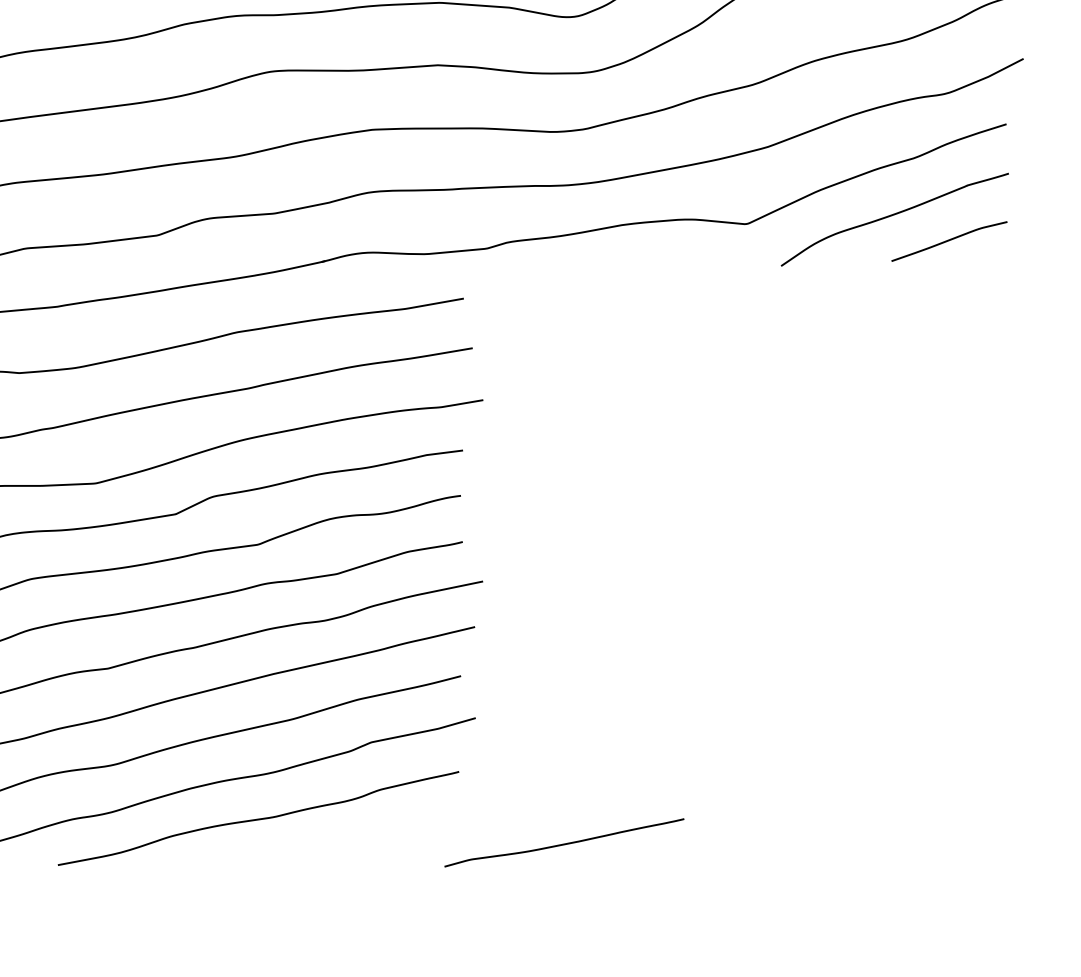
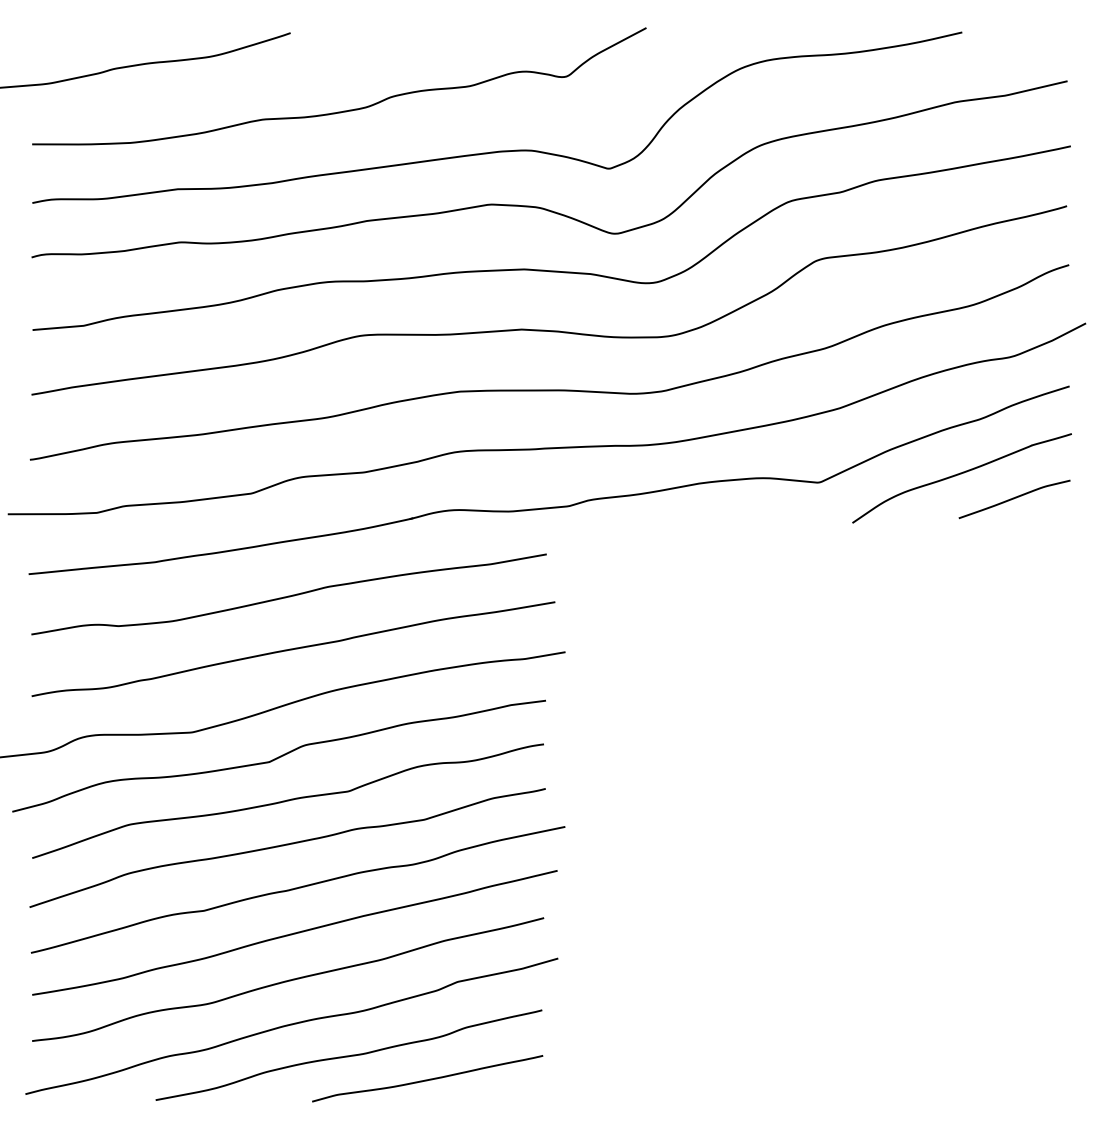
curve: (564, 843) -> (427, 1079), moved

